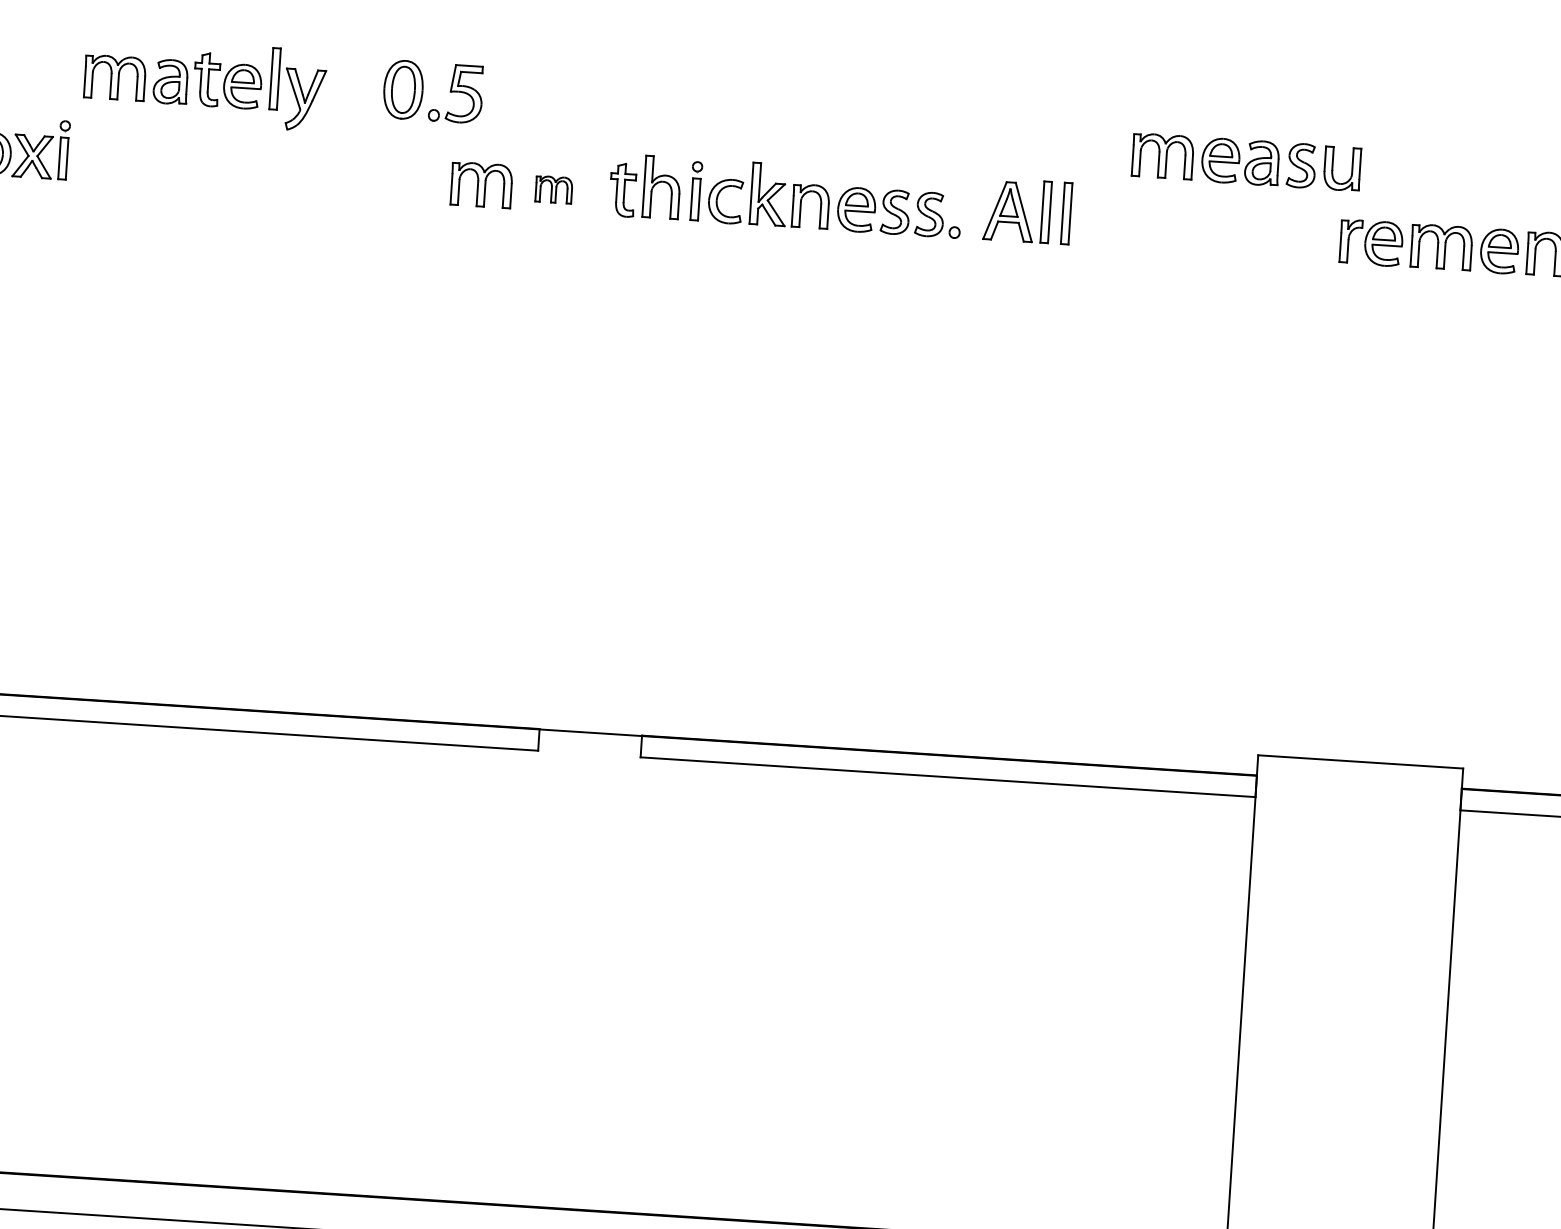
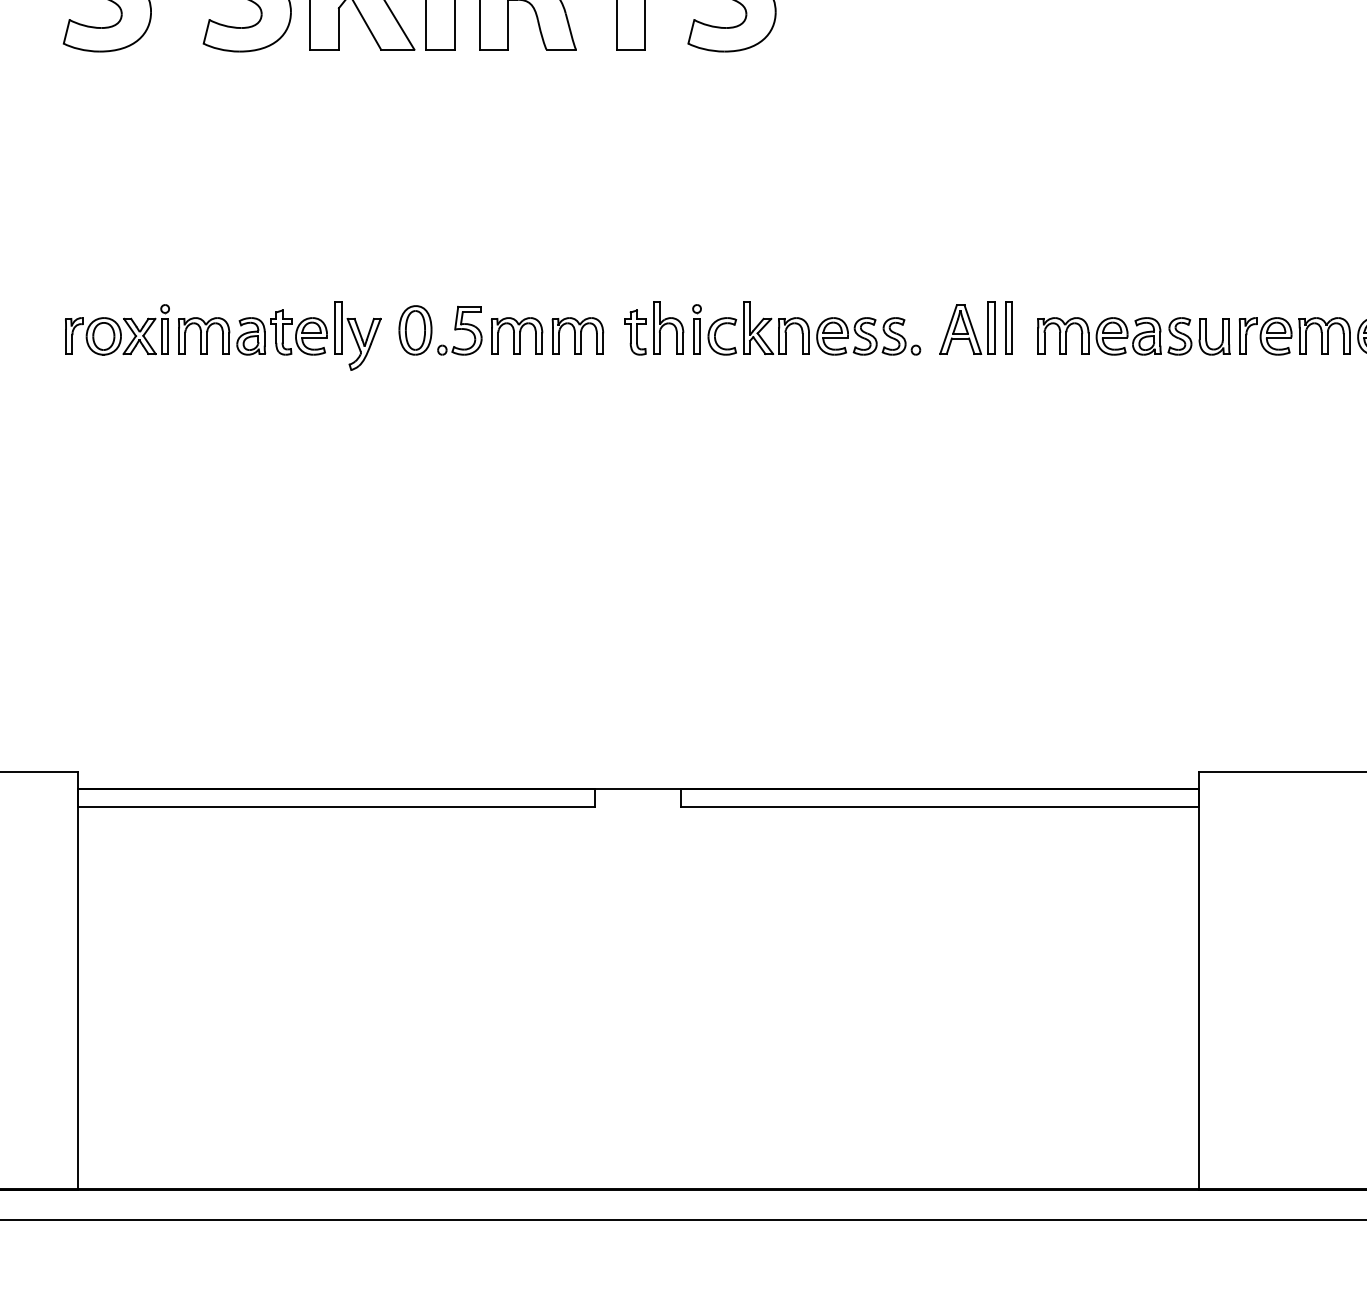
part: (204, 83) -> (279, 335), moved
part: (423, 91) -> (432, 330), moved
part: (1246, 162) -> (1133, 336), moved
part: (553, 189) -> (577, 335), size x1.67

